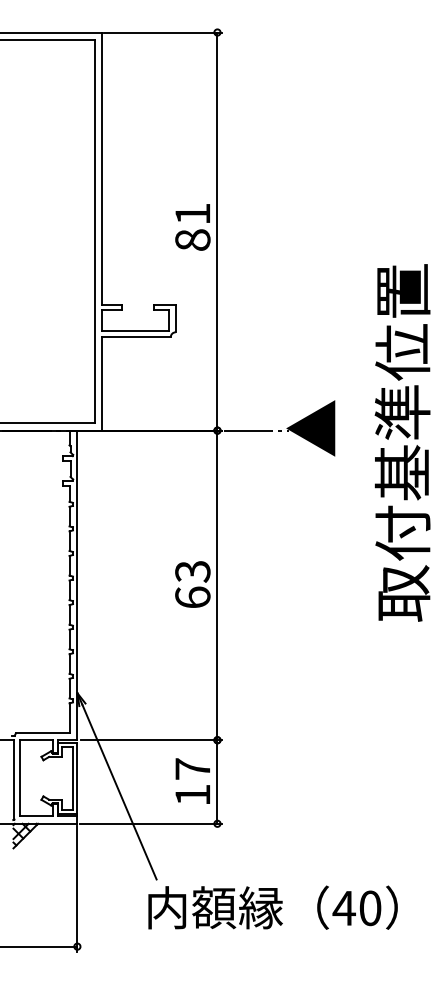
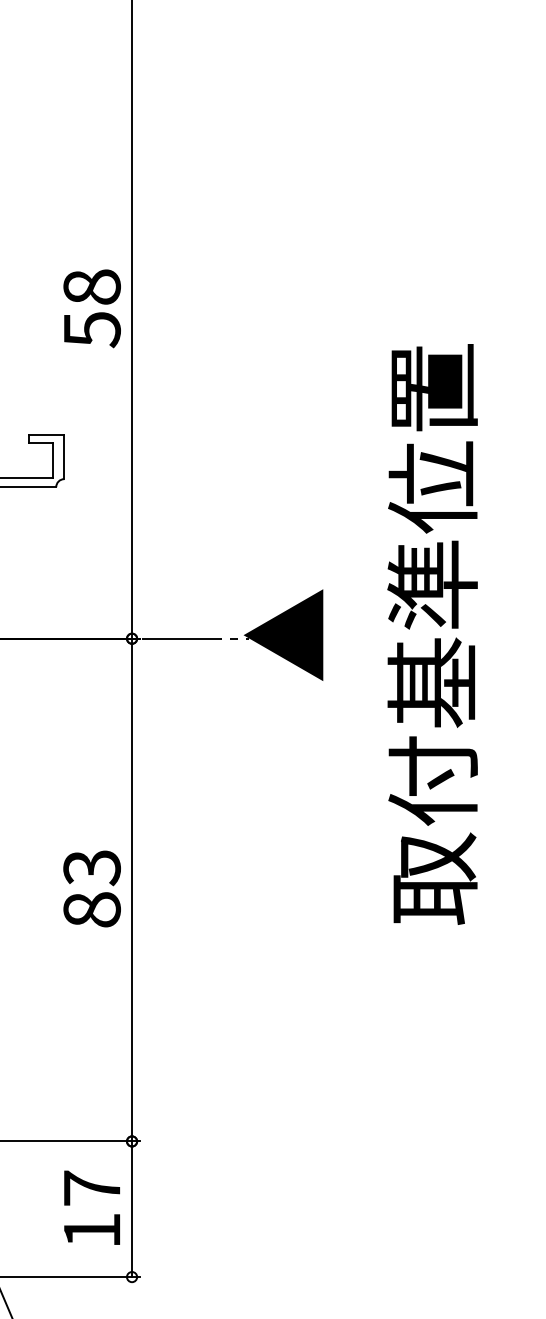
text: (192, 227) -> (91, 308), 81 -> 58
text: (402, 442) -> (432, 633), moved
text: (192, 597) -> (91, 909), 63 -> 83

